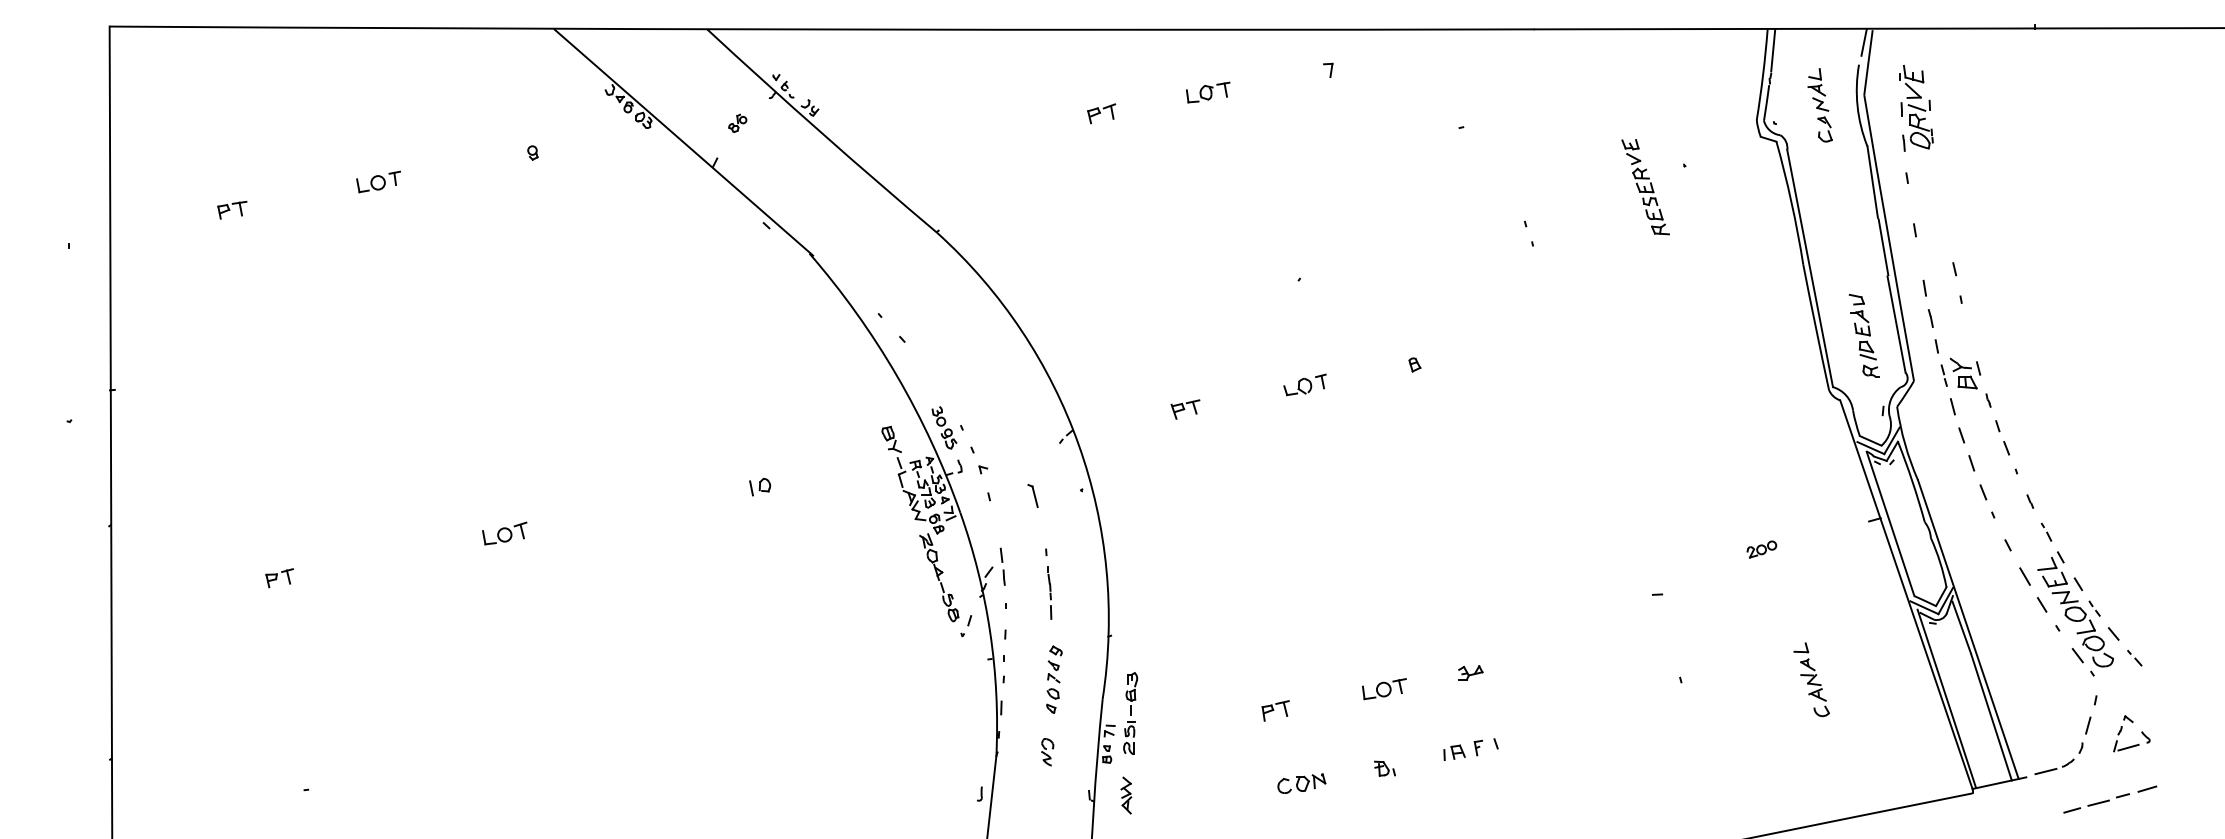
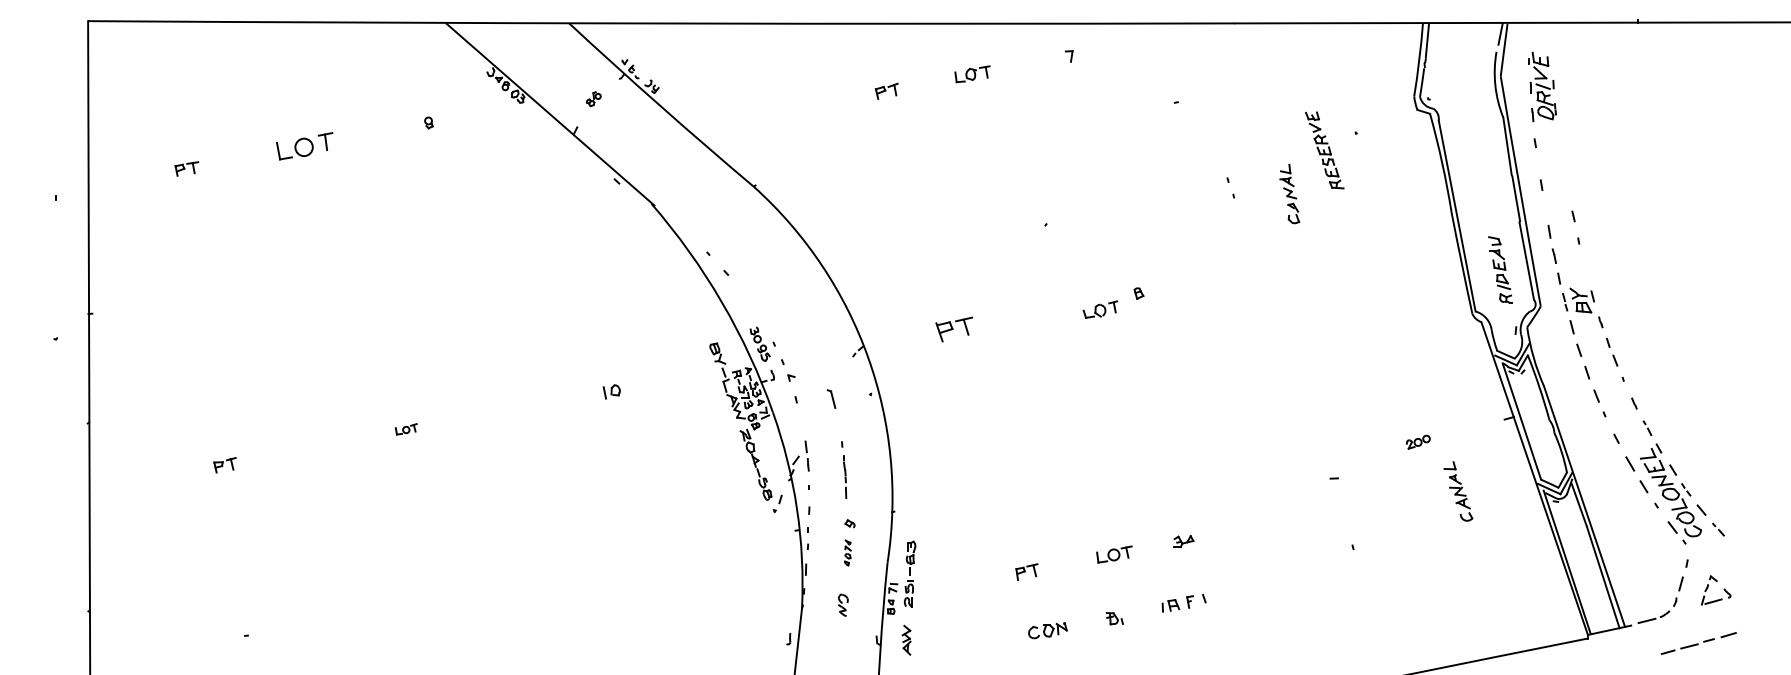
part: (1819, 105) -> (1289, 194), moved
part: (378, 181) -> (304, 145), size x1.6
part: (1304, 384) -> (1099, 309), moved
part: (1185, 409) -> (954, 329), size x1.6
part: (504, 533) -> (405, 429), size x0.6
part: (1811, 679) -> (1458, 491), moved
part: (1053, 686) -> (847, 552), size x0.6

